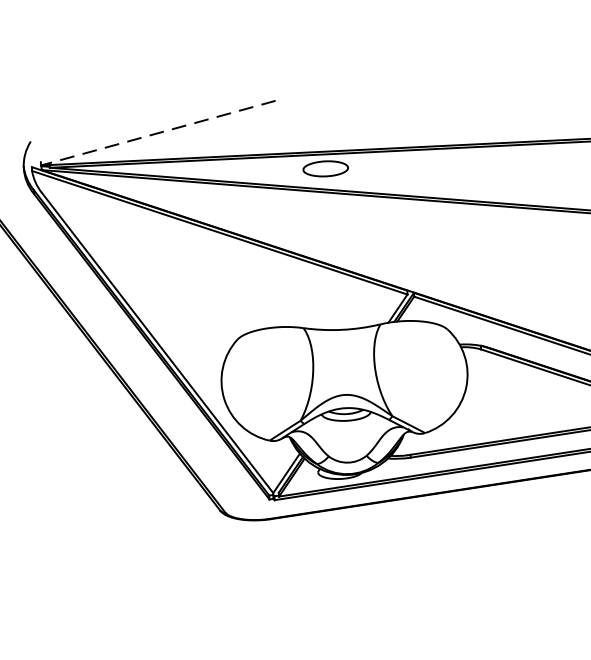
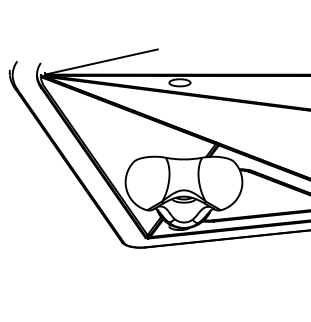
line: (158, 134) -> (101, 62), dashed -> solid

